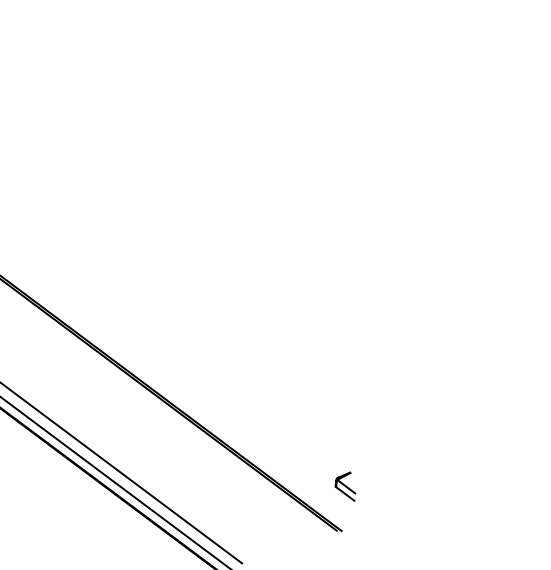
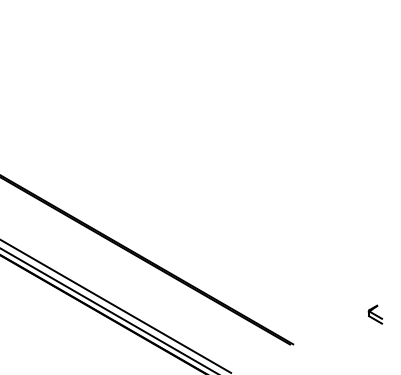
part: (346, 485) -> (375, 314), moved

